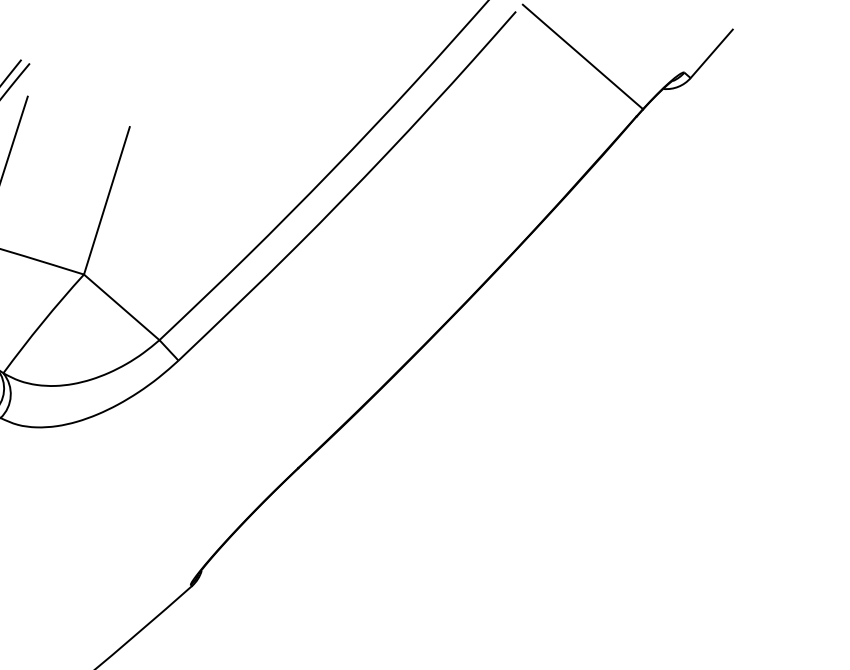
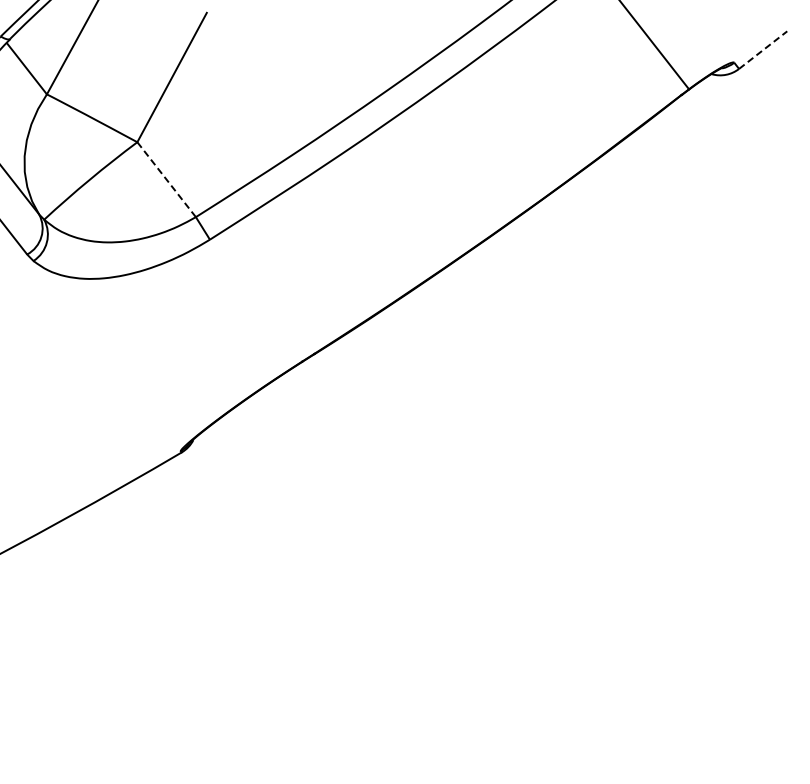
line: (712, 54) -> (763, 50), solid -> dashed
line: (121, 307) -> (166, 179), solid -> dashed

